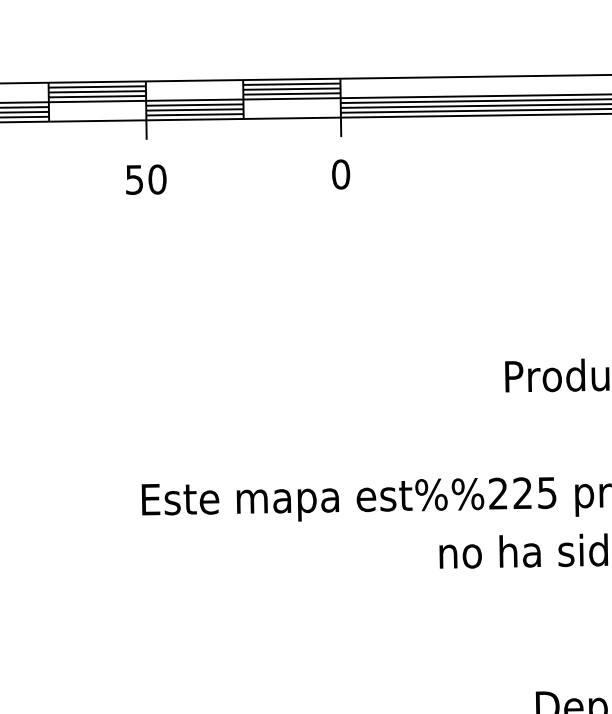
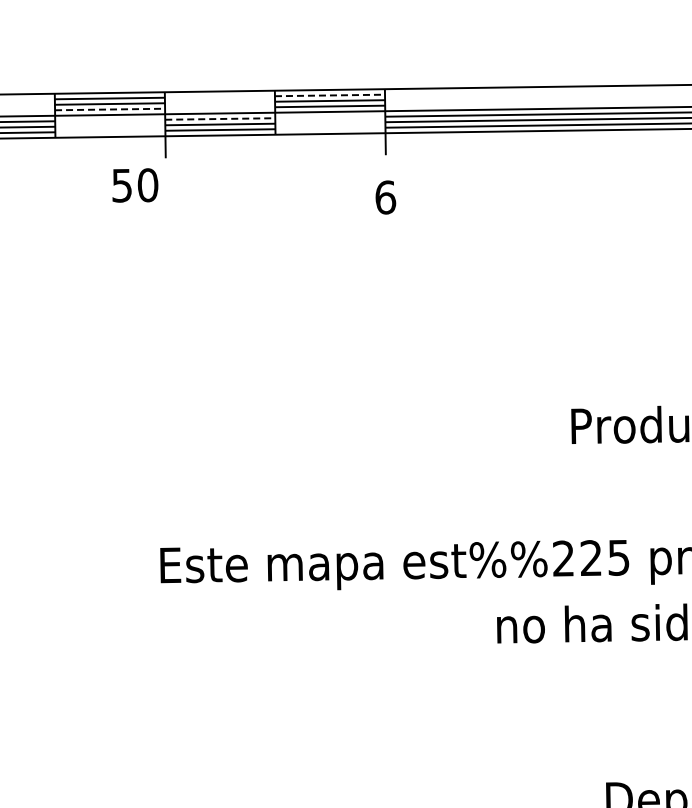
line: (292, 84) -> (330, 95), solid -> dashed
line: (97, 96) -> (110, 109), solid -> dashed
line: (195, 104) -> (220, 118), solid -> dashed
text: (340, 174) -> (385, 197), 0 -> 6
text: (146, 179) -> (135, 185), moved

